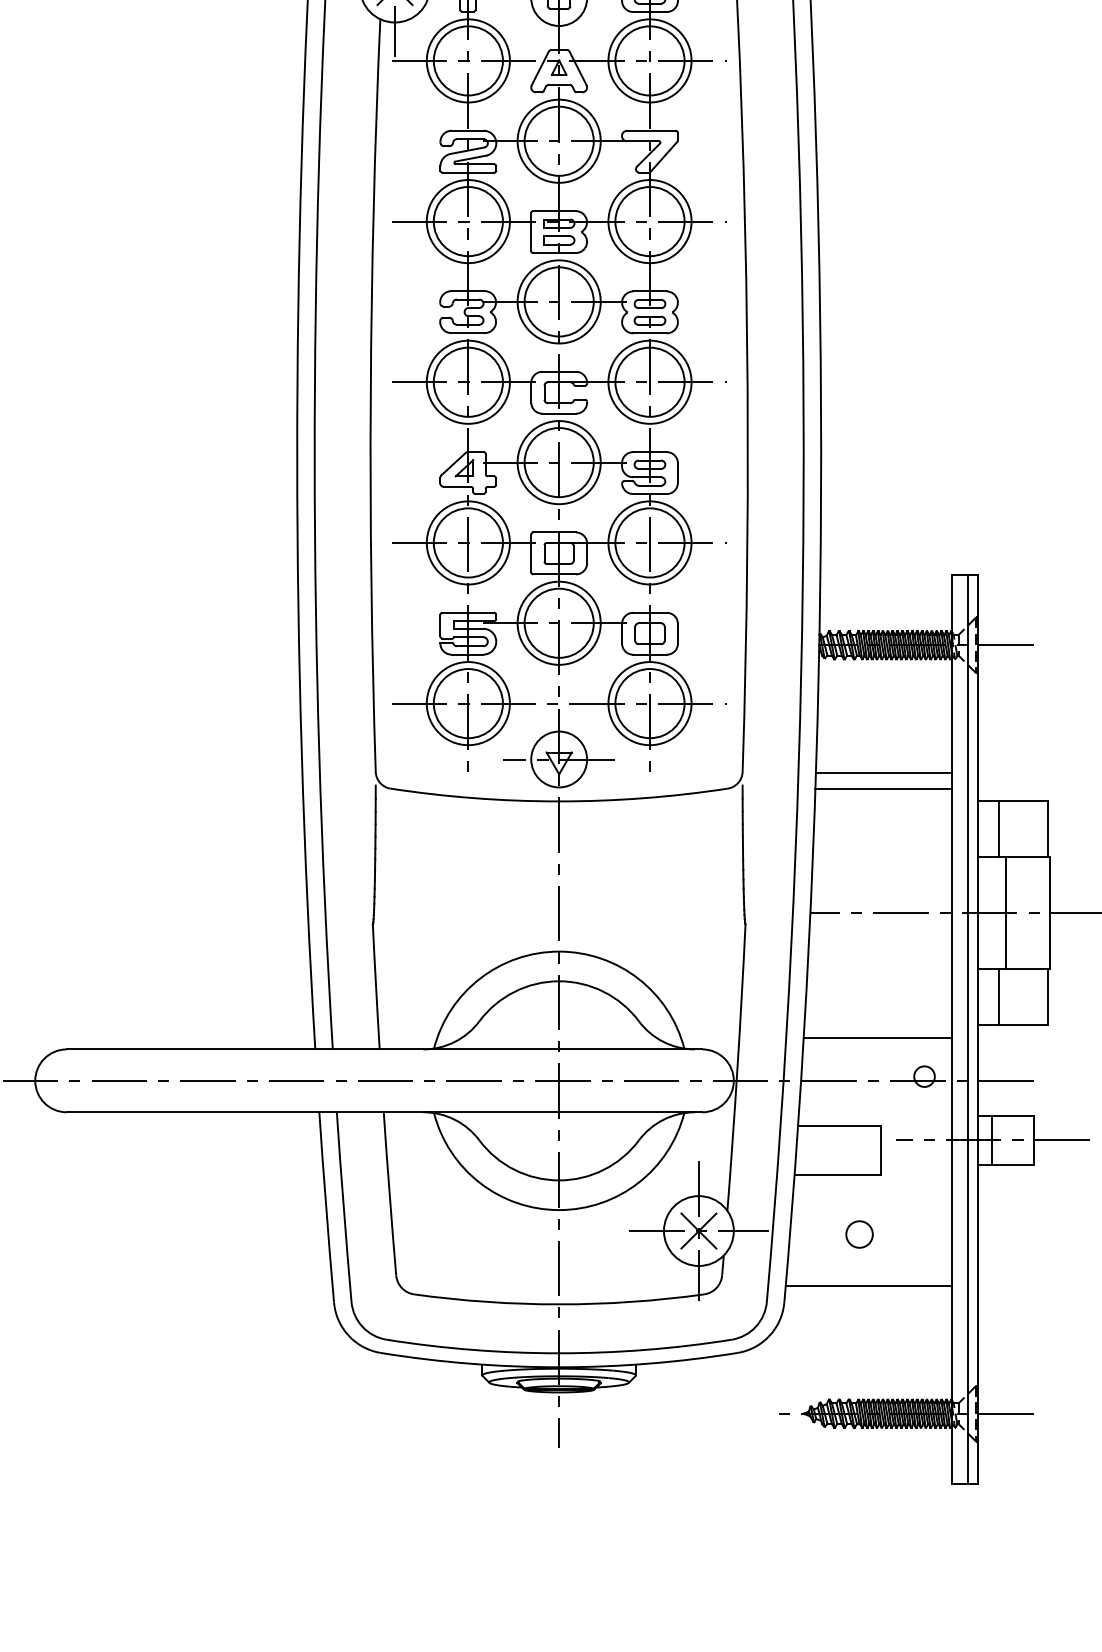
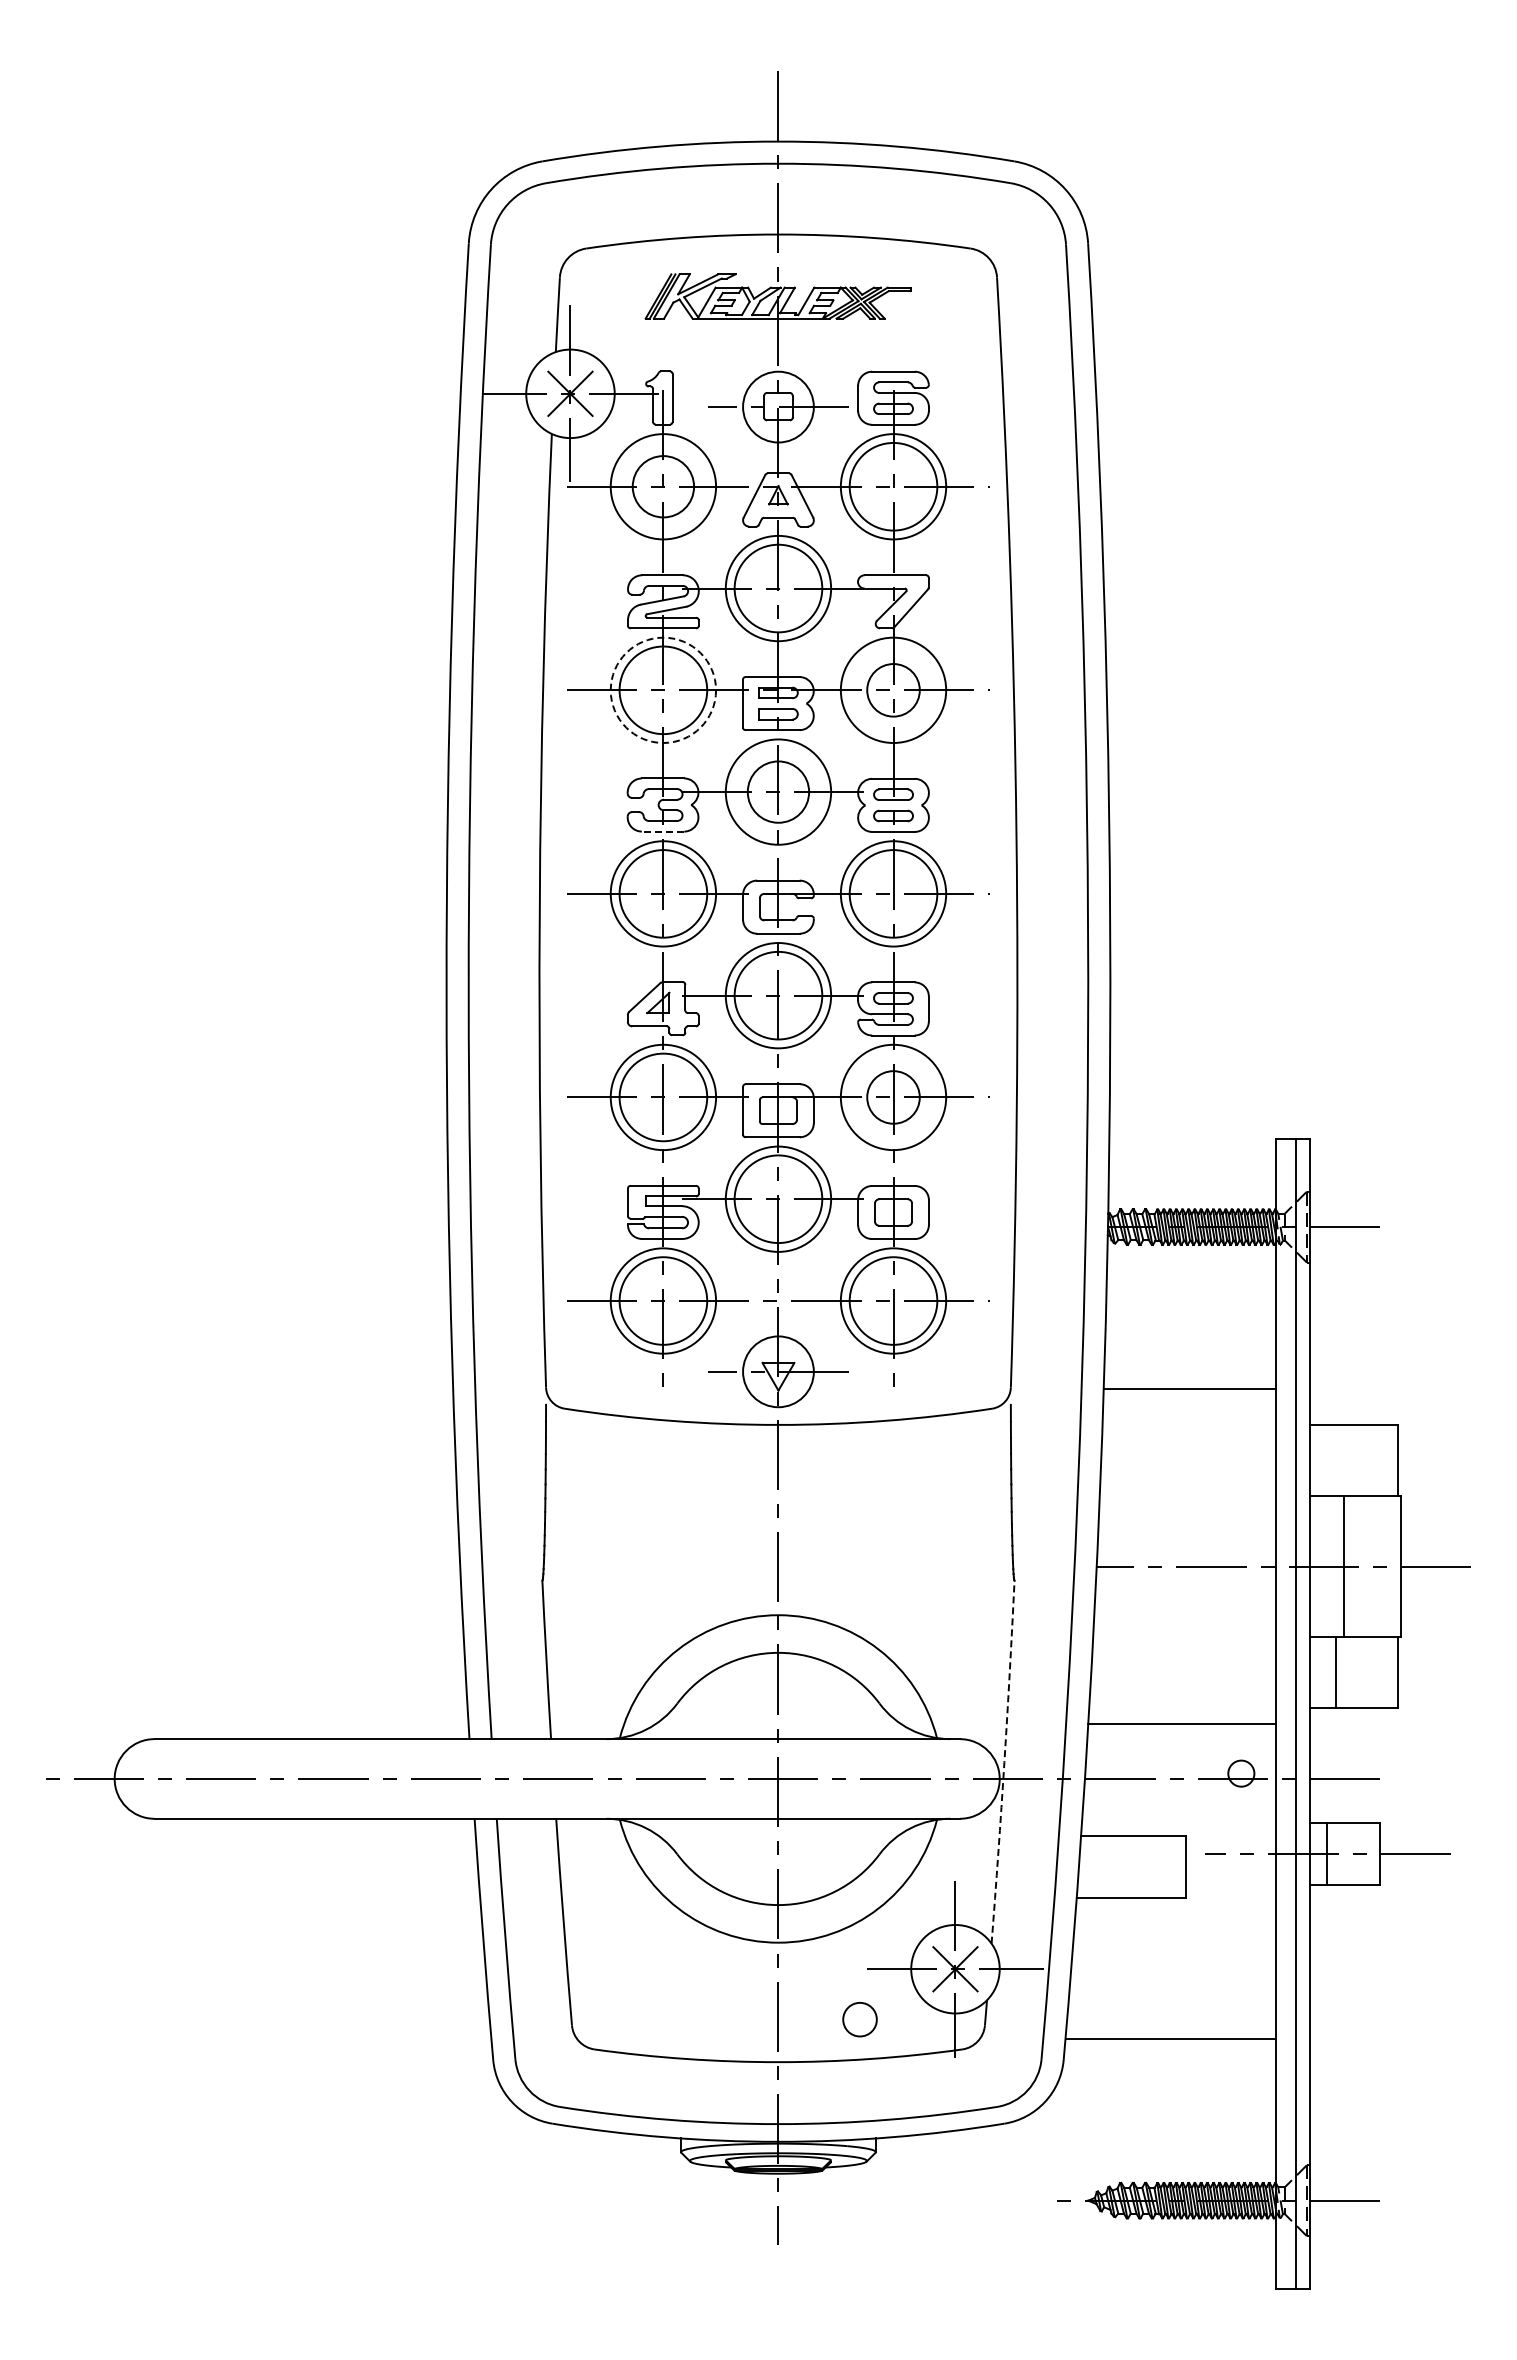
circle: (468, 60) -> (663, 486), size x0.7
circle: (468, 221) -> (663, 690), solid -> dashed
circle: (649, 221) -> (893, 690), size x0.6
circle: (559, 301) -> (778, 791), size x0.7
line: (467, 333) -> (662, 831), solid -> dashed
circle: (649, 542) -> (893, 1097), size x0.6
line: (883, 789) -> (1189, 1409), removed
line: (999, 828) -> (1336, 1459), removed
arc: (737, 1067) -> (1004, 1762), solid -> dashed
circle: (859, 1234) -> (859, 2019), moved

